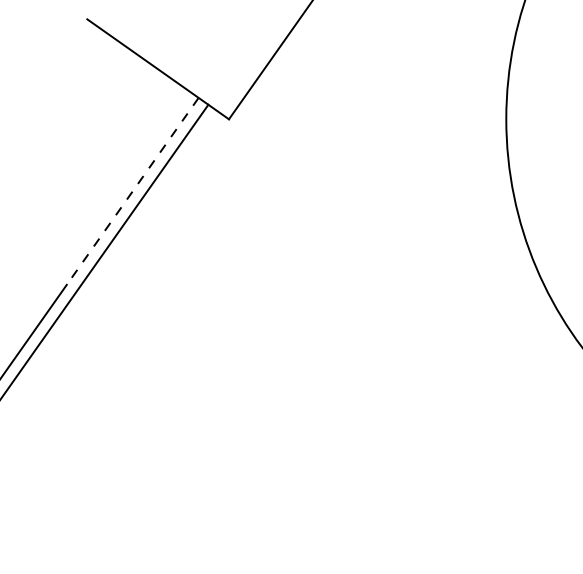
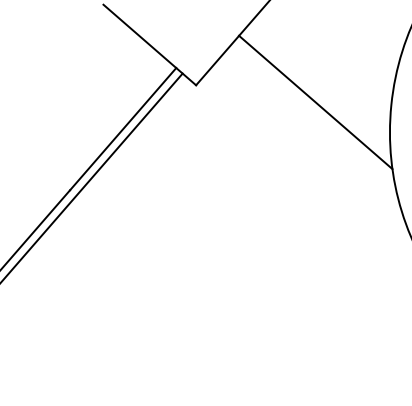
line: (399, 126) -> (315, 102), added
line: (132, 191) -> (123, 129), dashed -> solid

